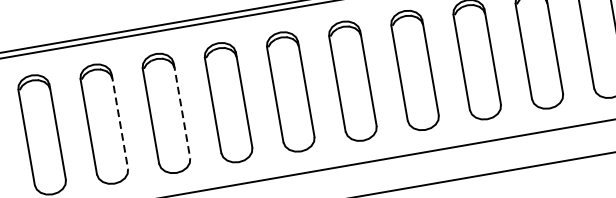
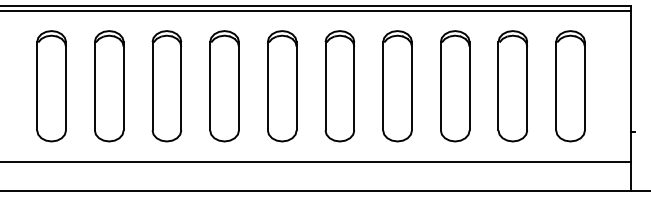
line: (182, 110) -> (181, 86), dashed -> solid
line: (119, 121) -> (123, 86), dashed -> solid

